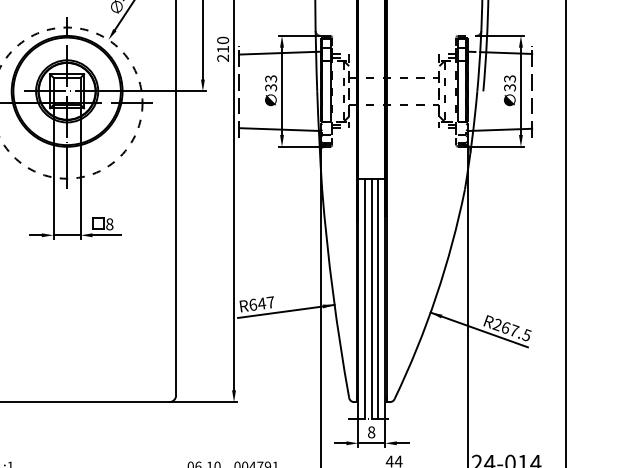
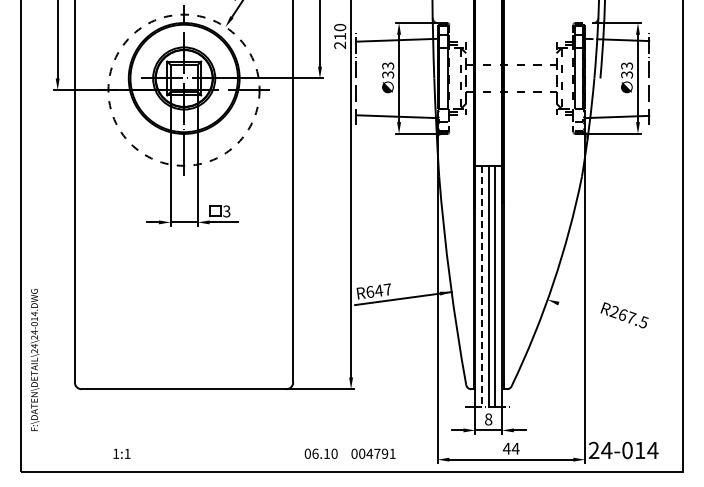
text: (109, 224) -> (226, 211), 8 -> 3
line: (364, 299) -> (481, 286), solid -> dashed
line: (478, 329) -> (595, 316), removed

